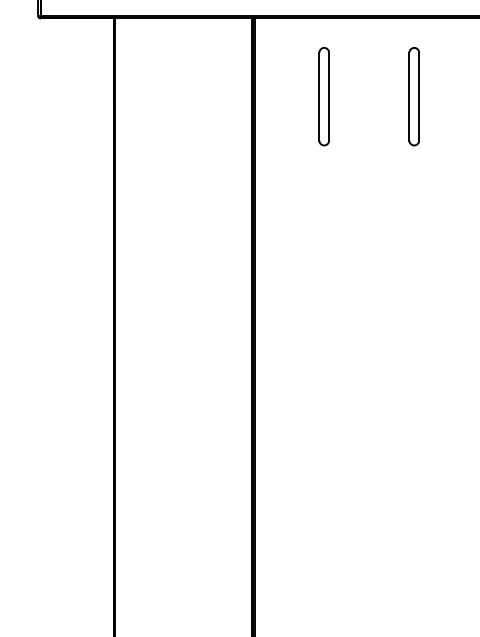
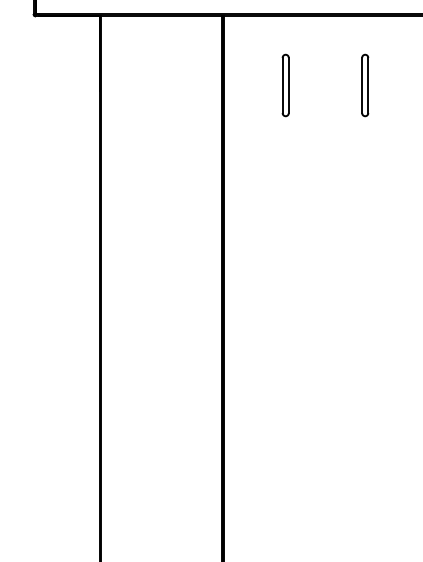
part: (323, 96) -> (285, 85), size x0.71
part: (414, 96) -> (365, 85), size x0.71

